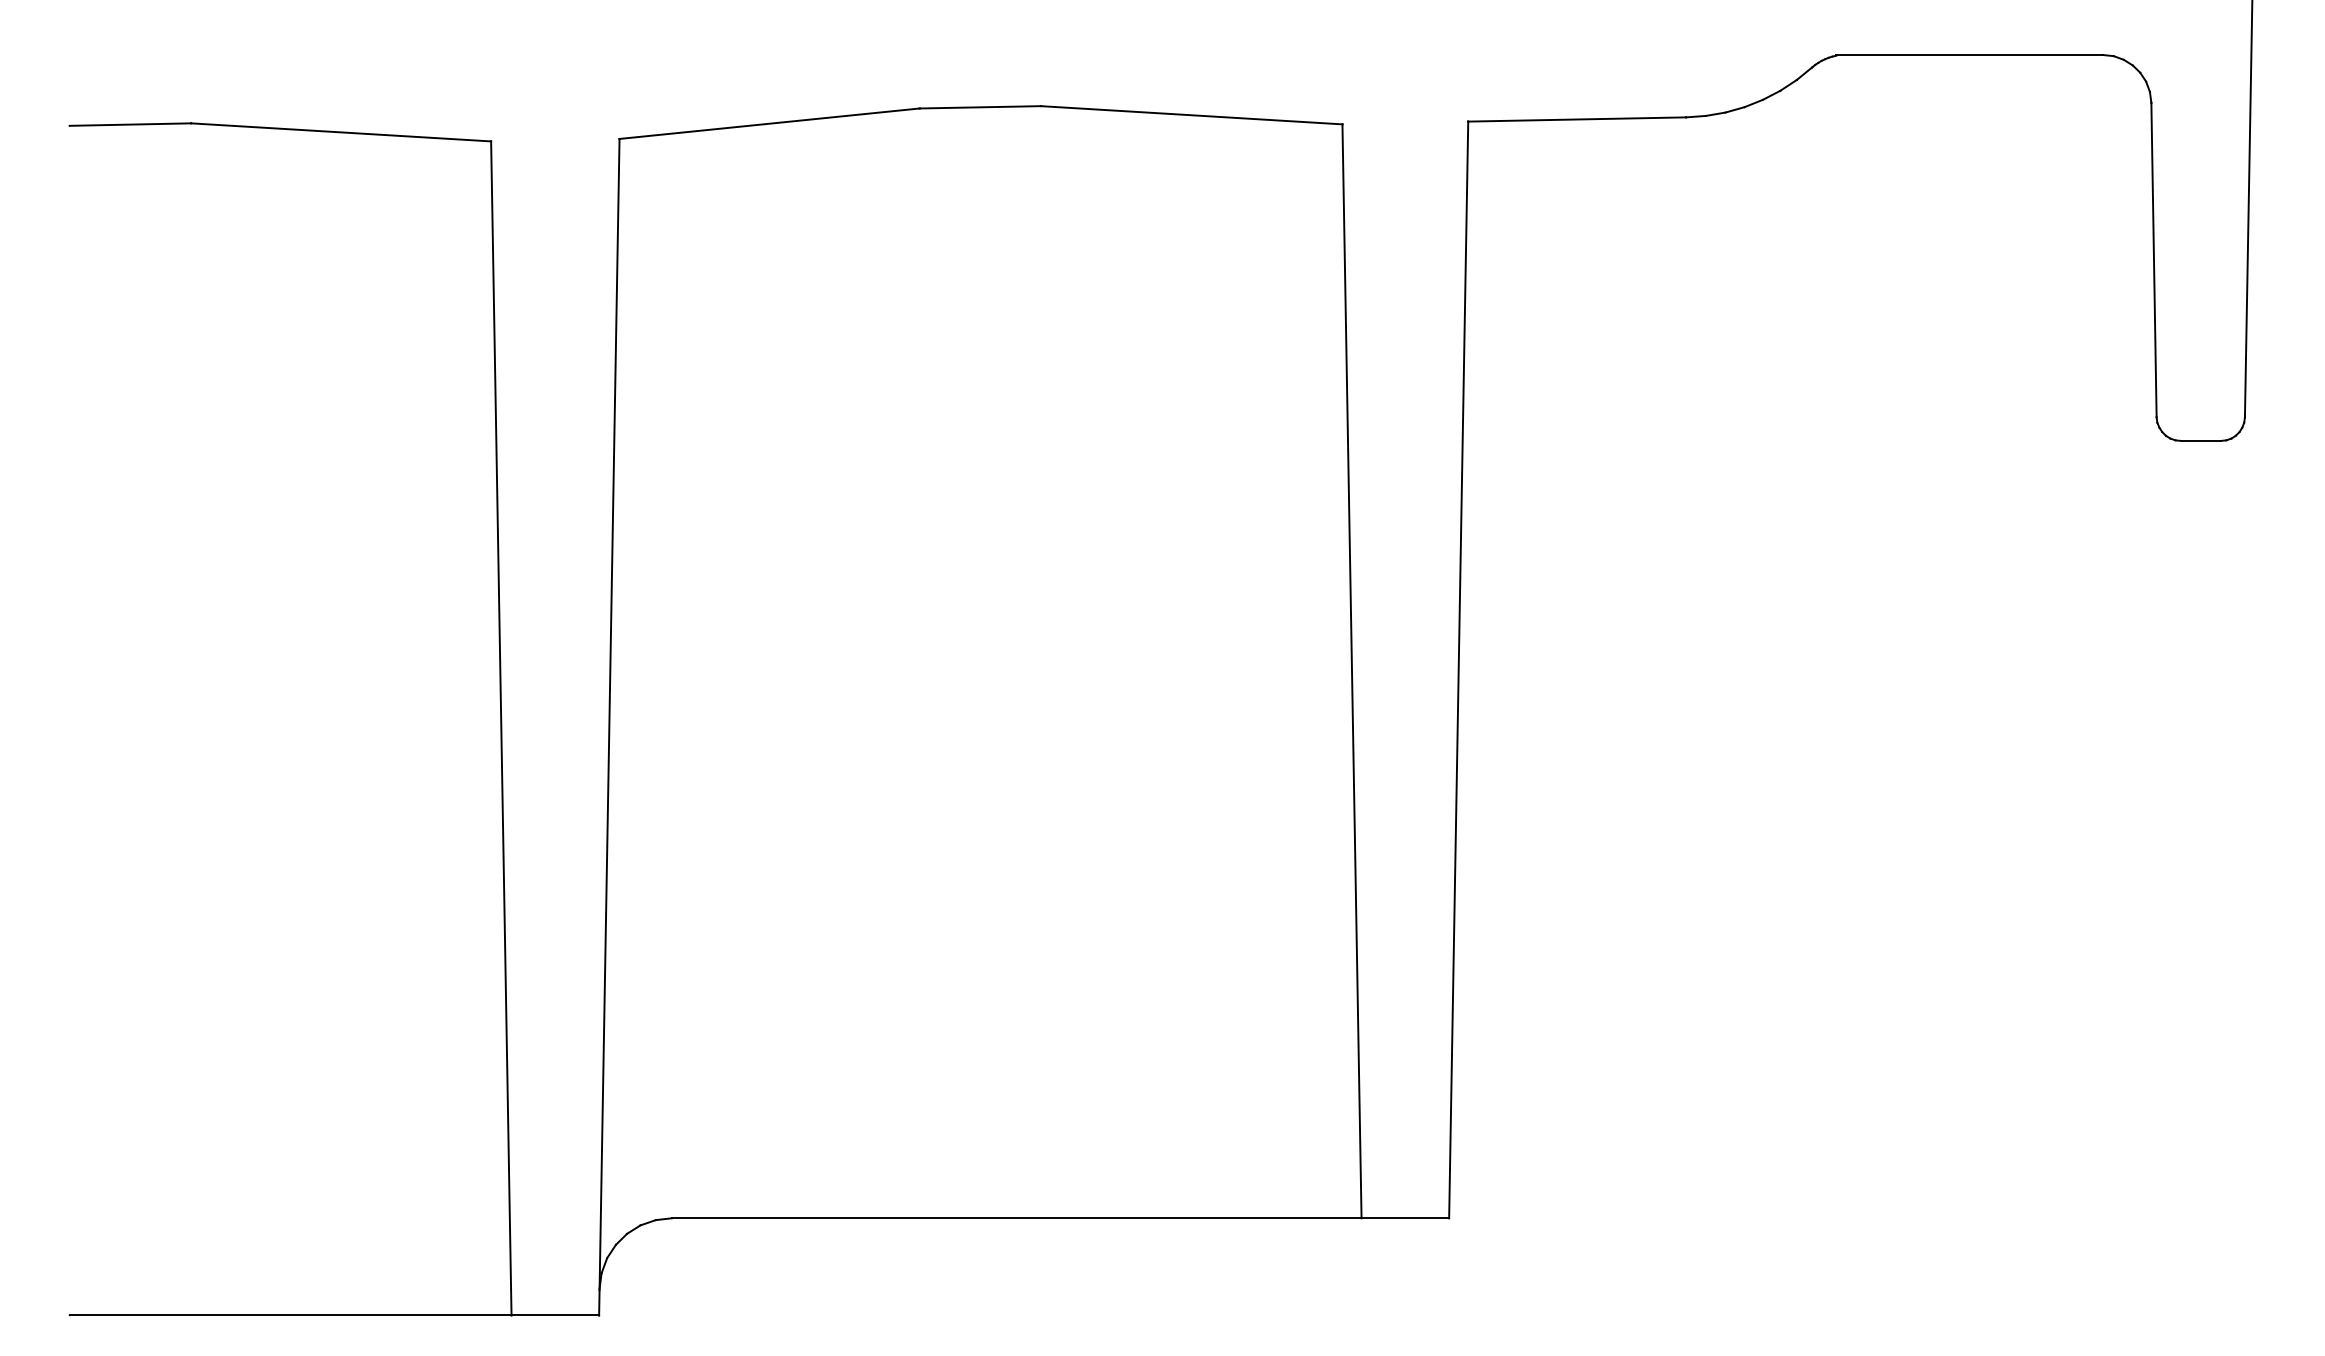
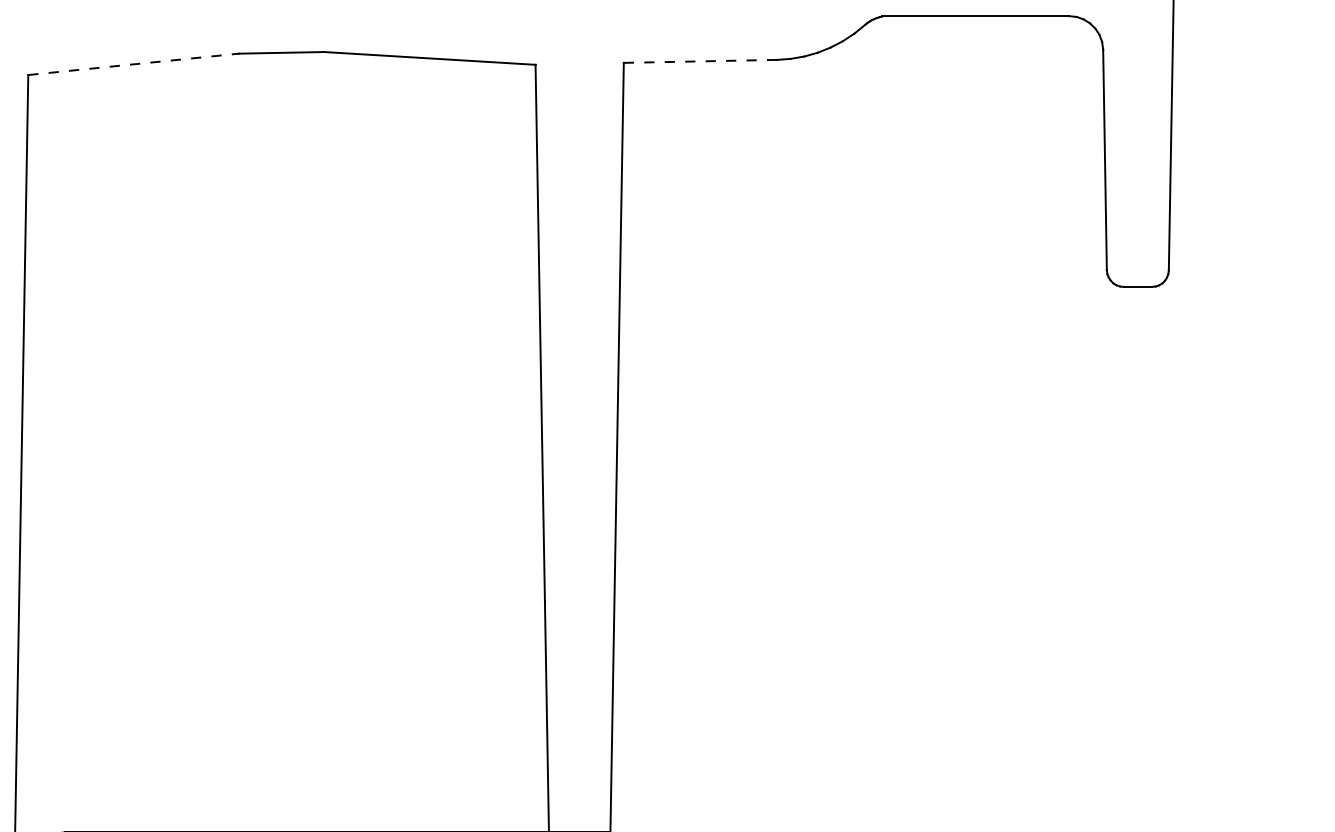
line: (1577, 119) -> (700, 61), solid -> dashed
line: (769, 123) -> (133, 64), solid -> dashed

